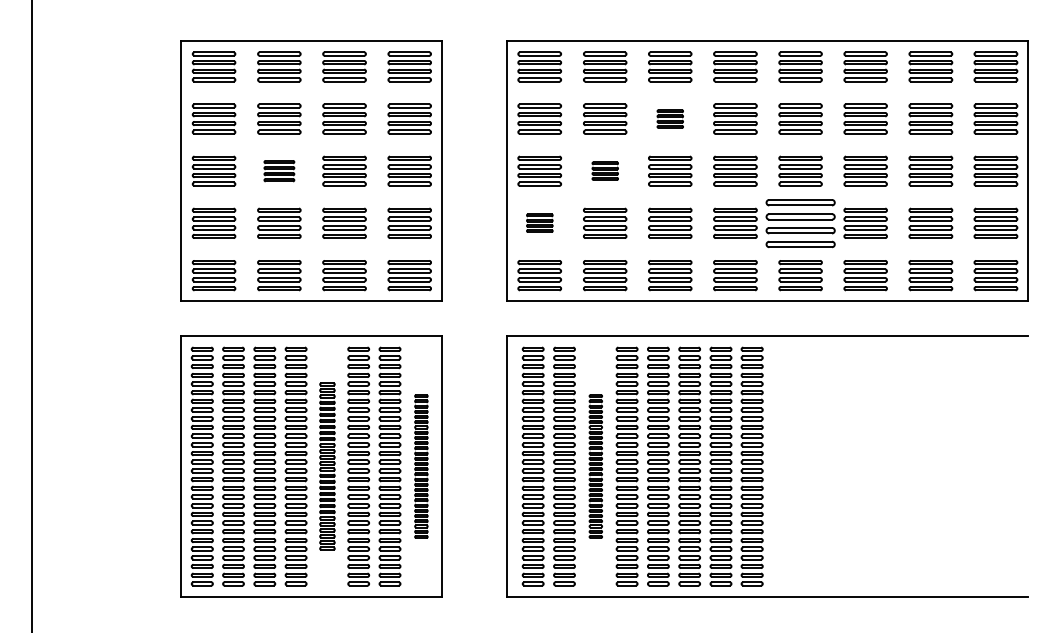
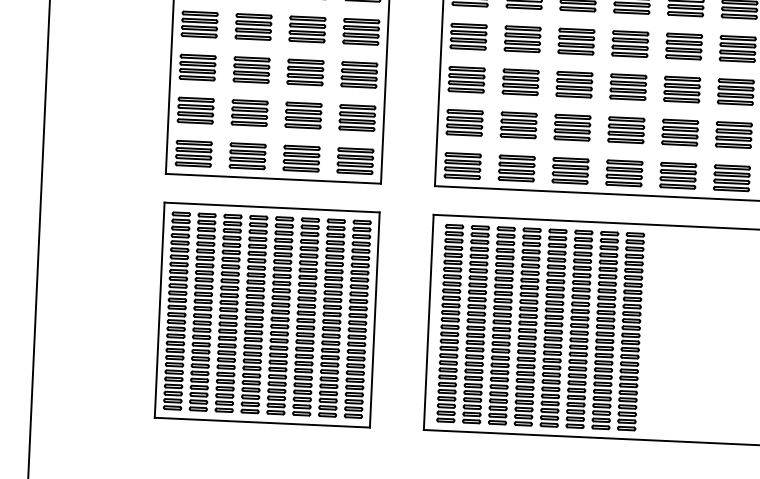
part: (670, 118) -> (576, 41), size x1.67
part: (279, 170) -> (251, 69), size x1.43
part: (605, 170) -> (521, 81), size x1.67
part: (539, 222) -> (464, 122), size x1.67
part: (800, 222) -> (680, 131), size x0.62
part: (327, 466) -> (280, 315), size x1.43
part: (421, 466) -> (357, 319), size x1.67
part: (595, 466) -> (501, 325), size x1.67

